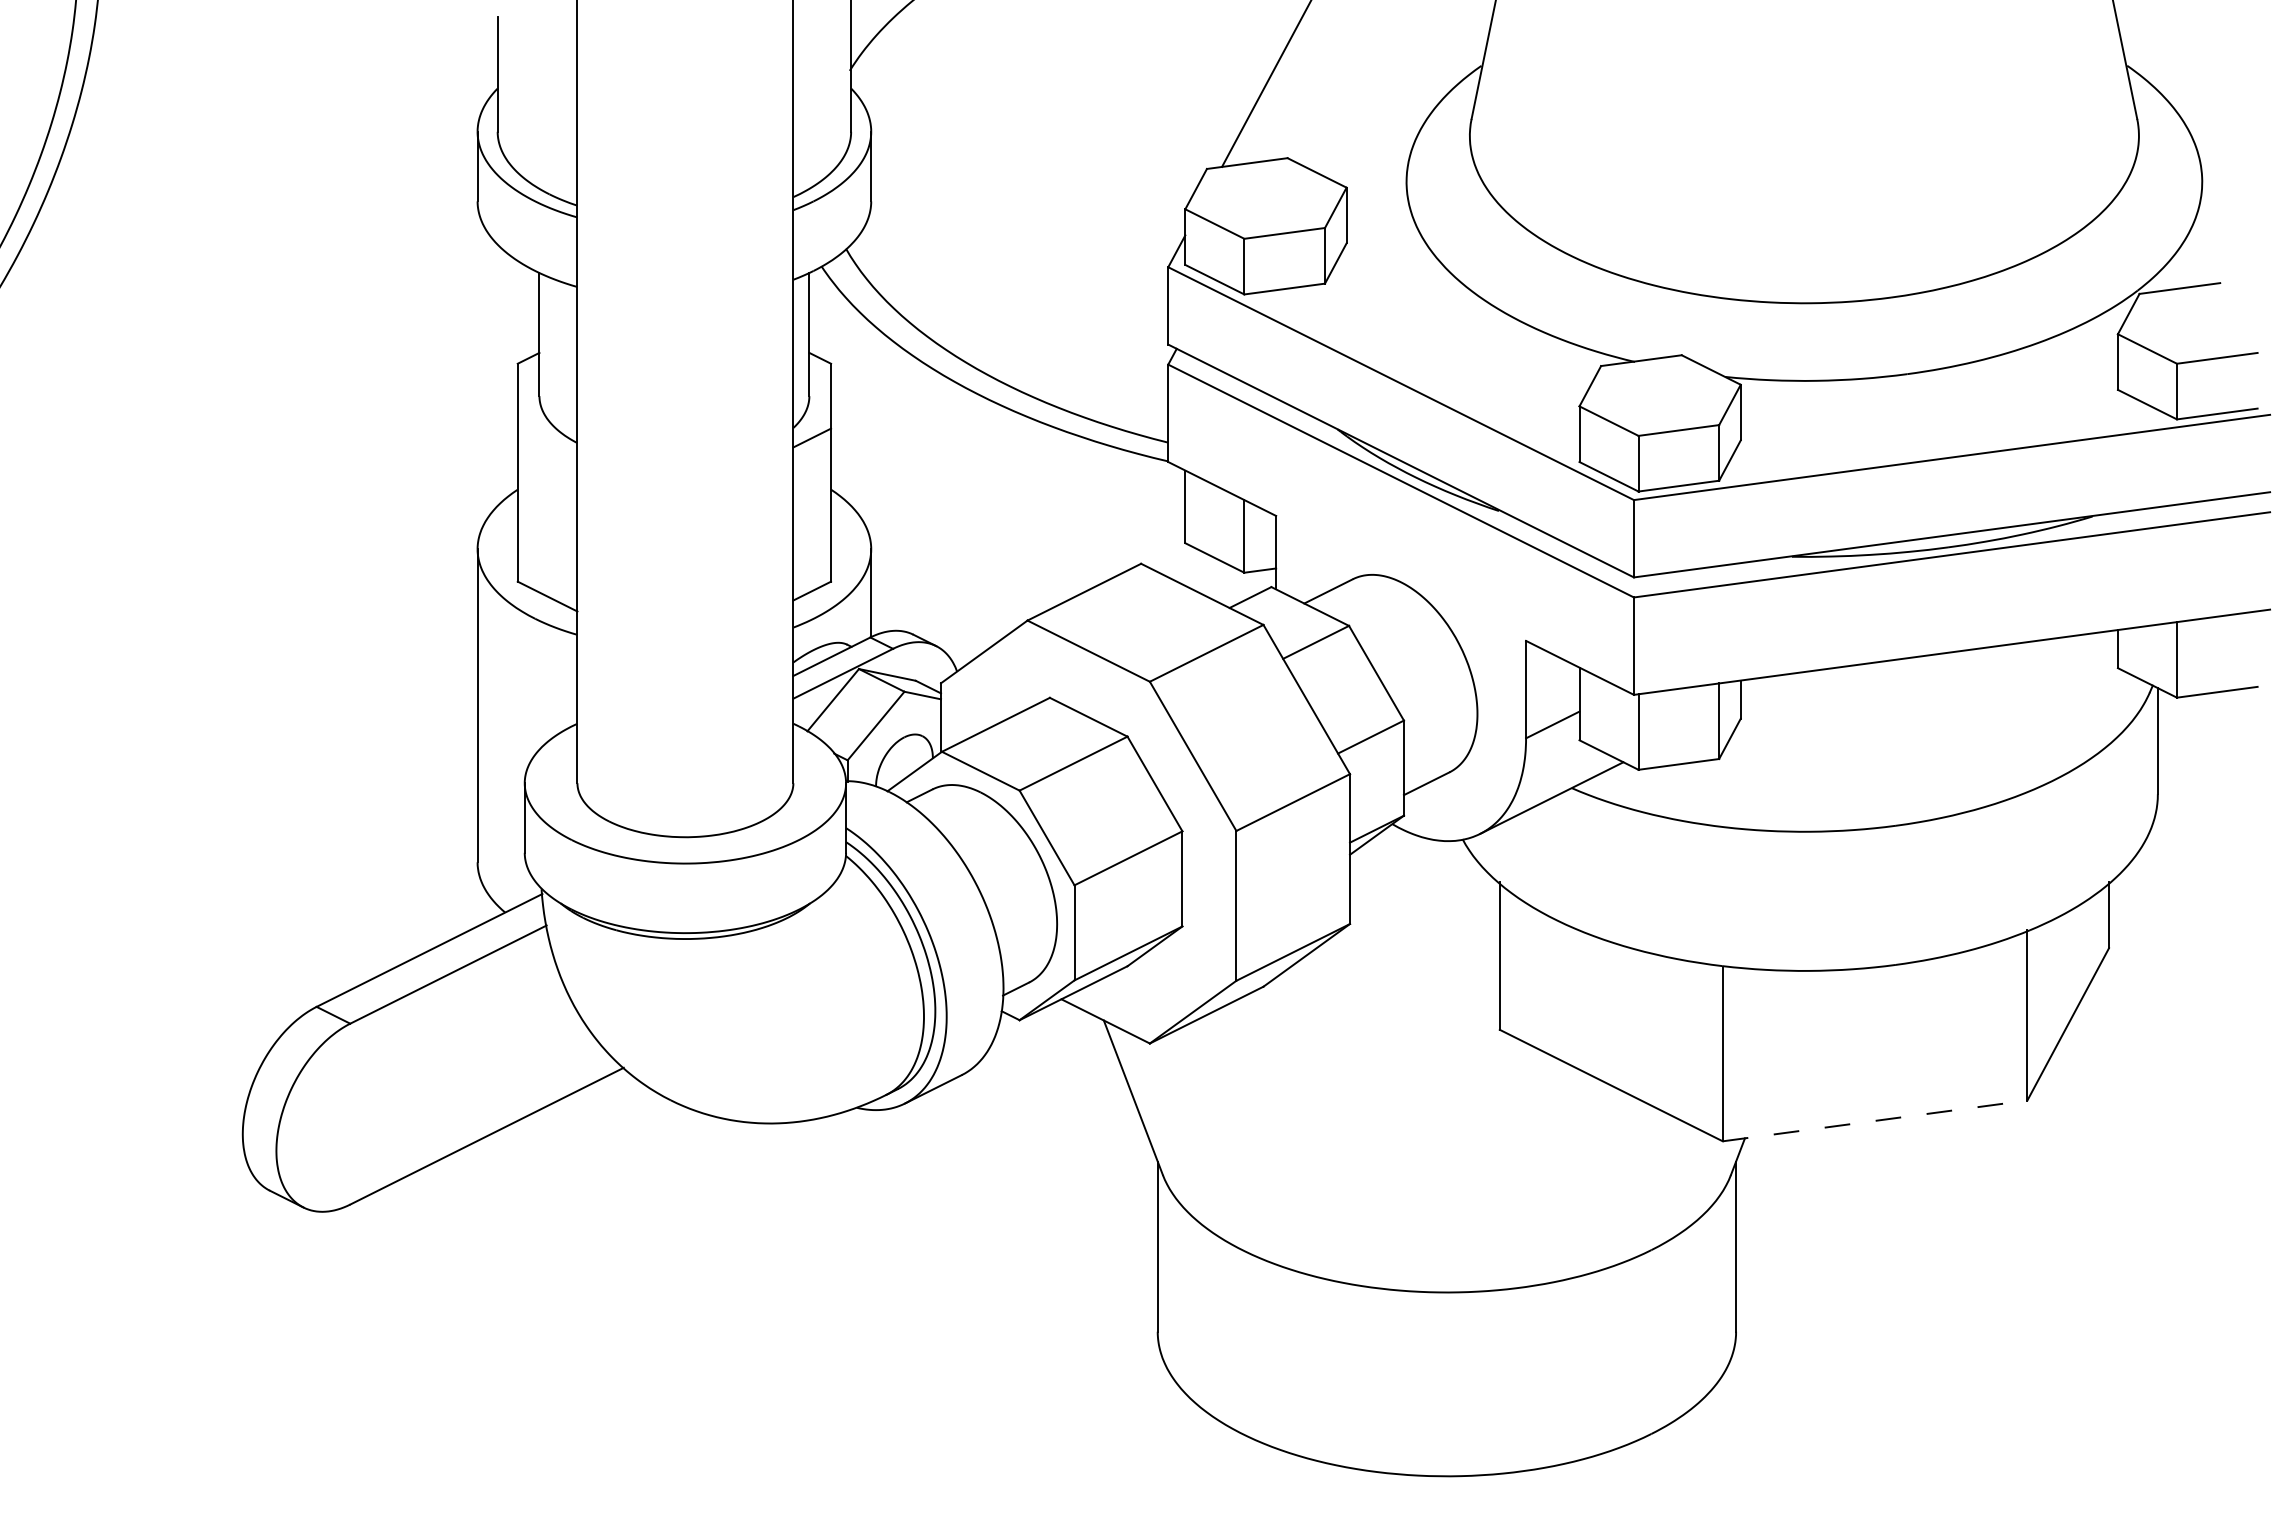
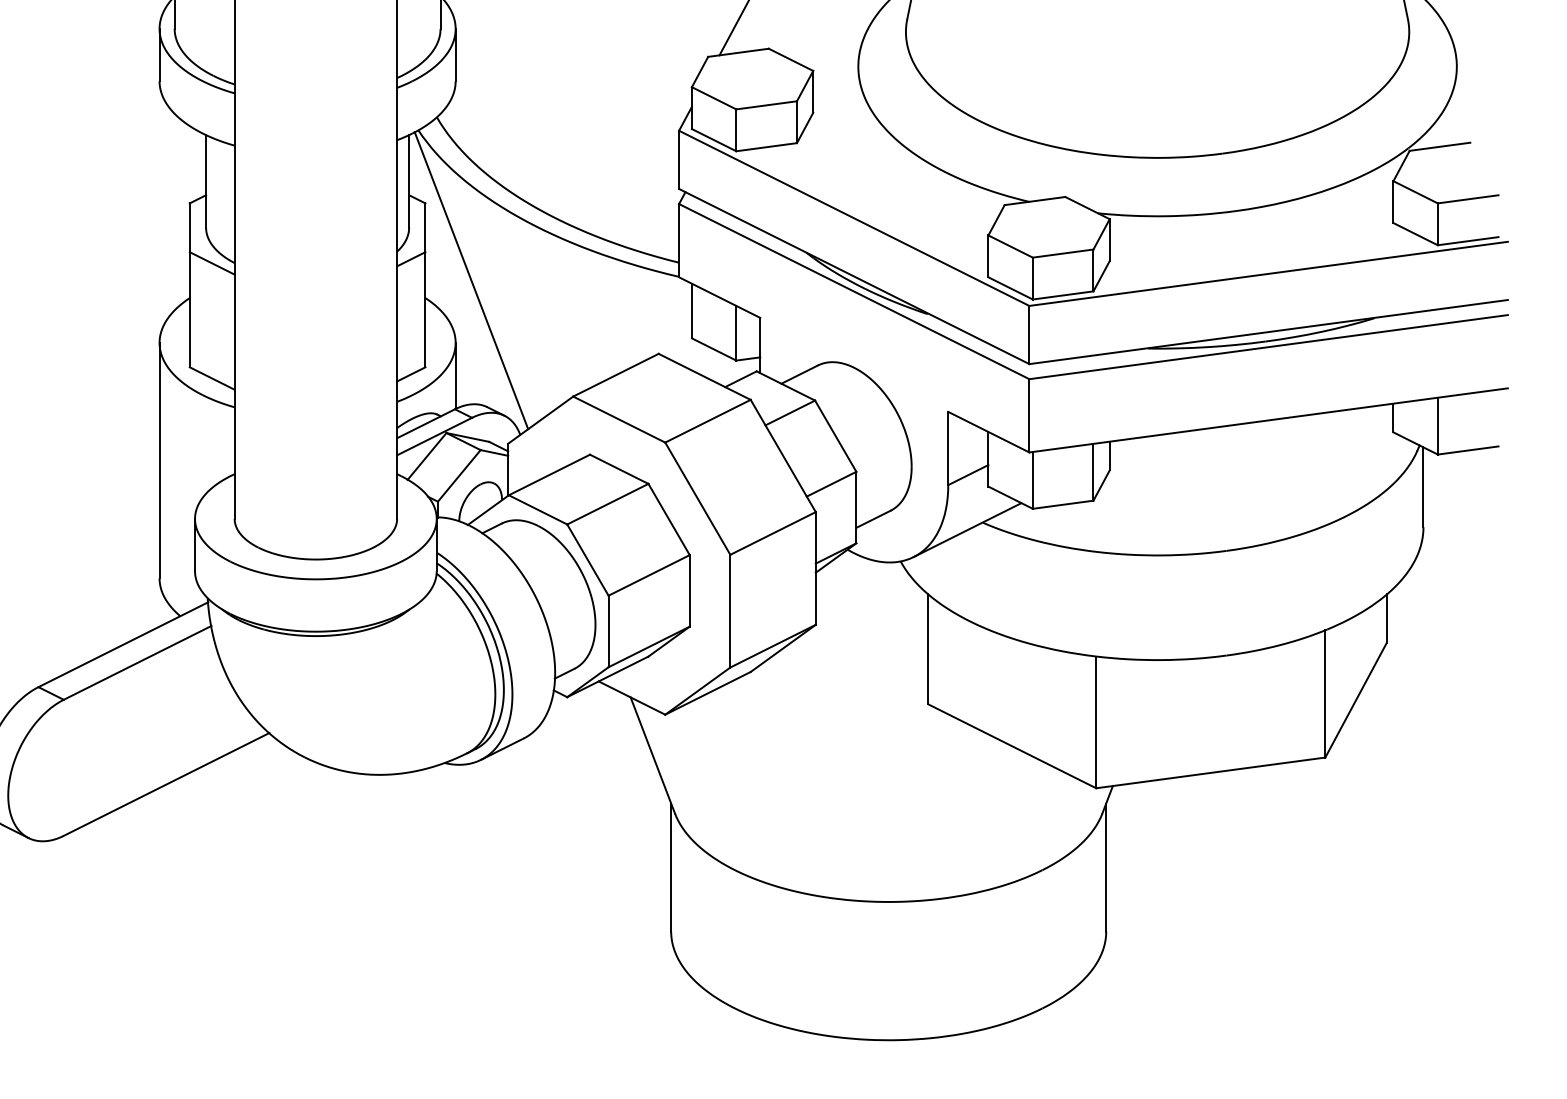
line: (547, 443) -> (212, 263), added
line: (891, 466) -> (470, 280), added
line: (1875, 1120) -> (1211, 772), dashed -> solid

